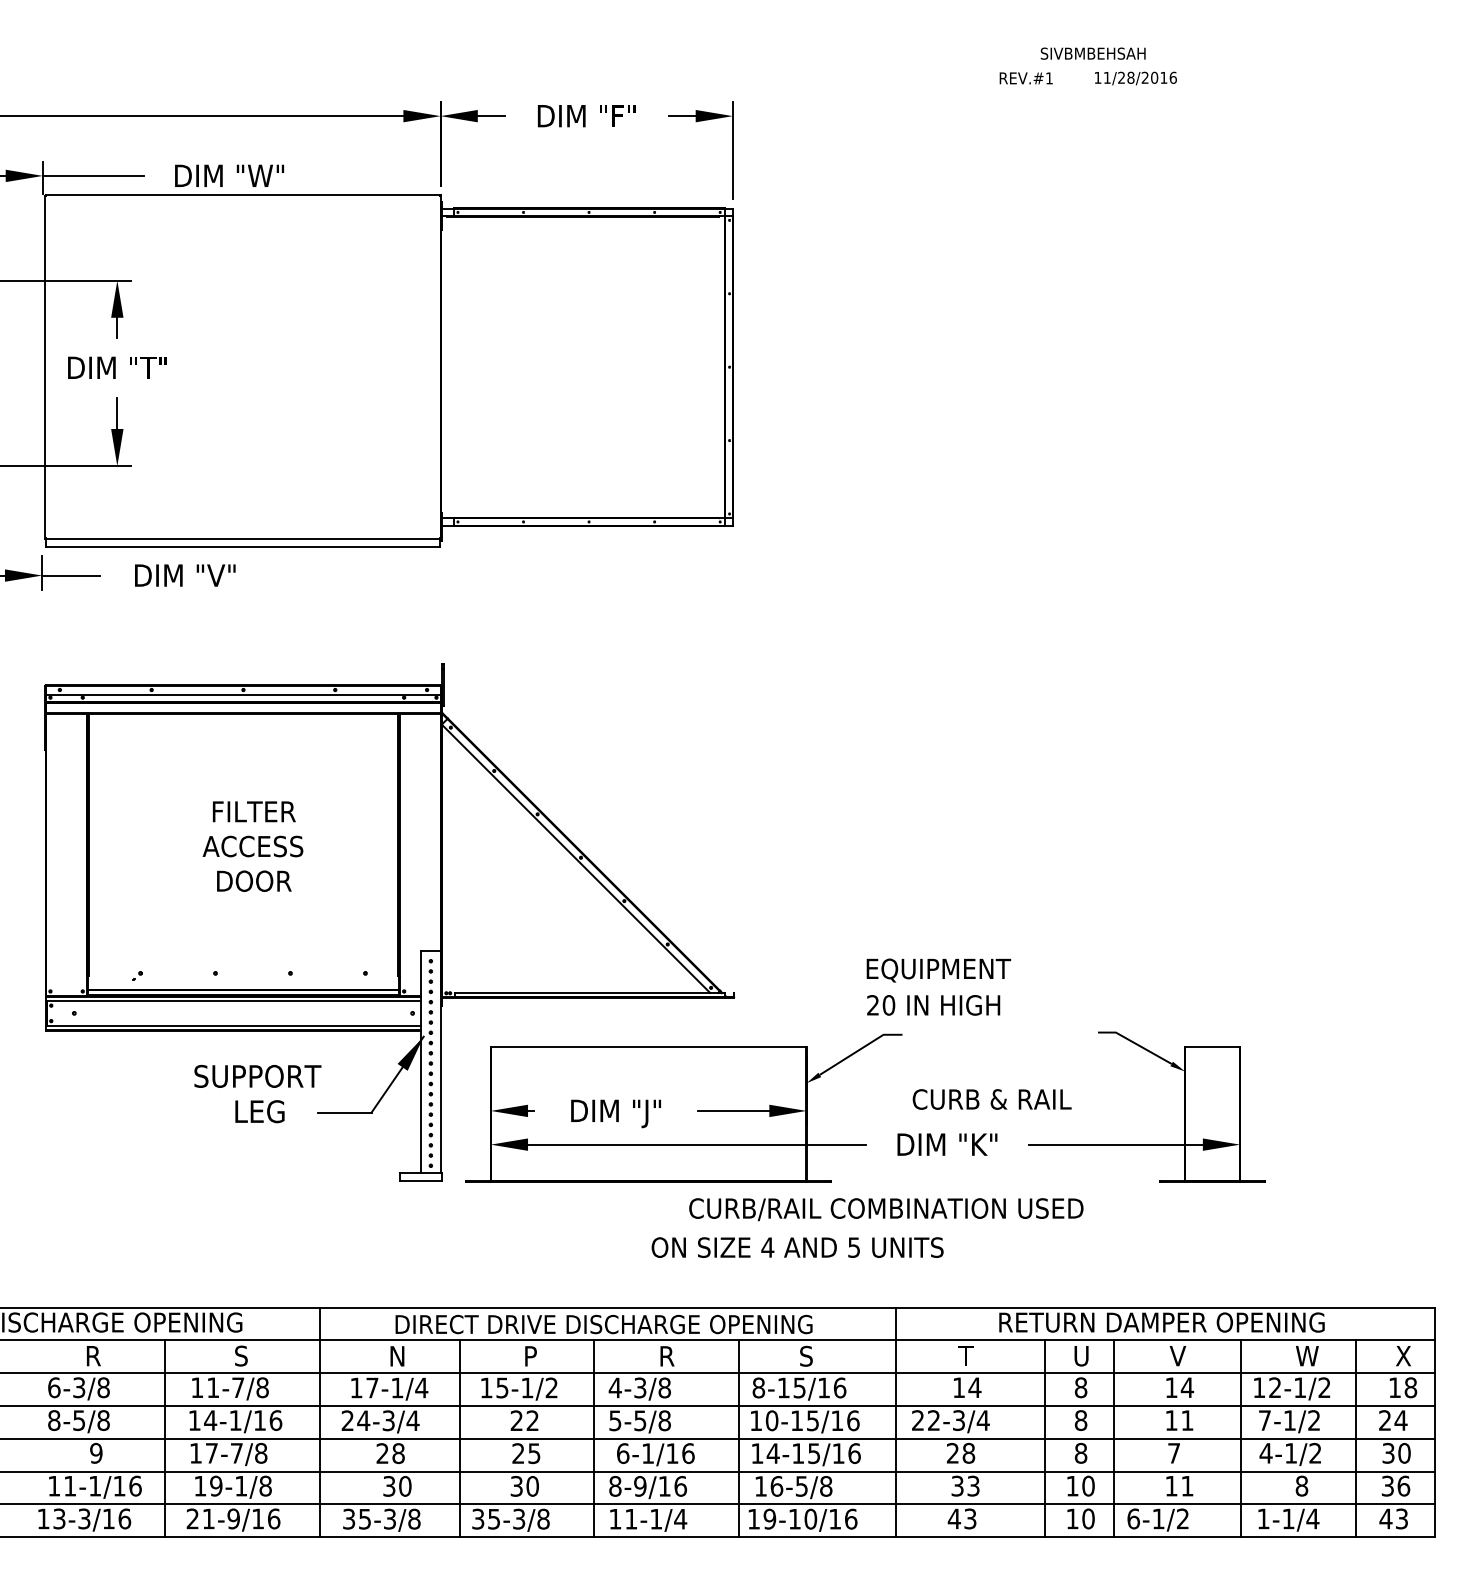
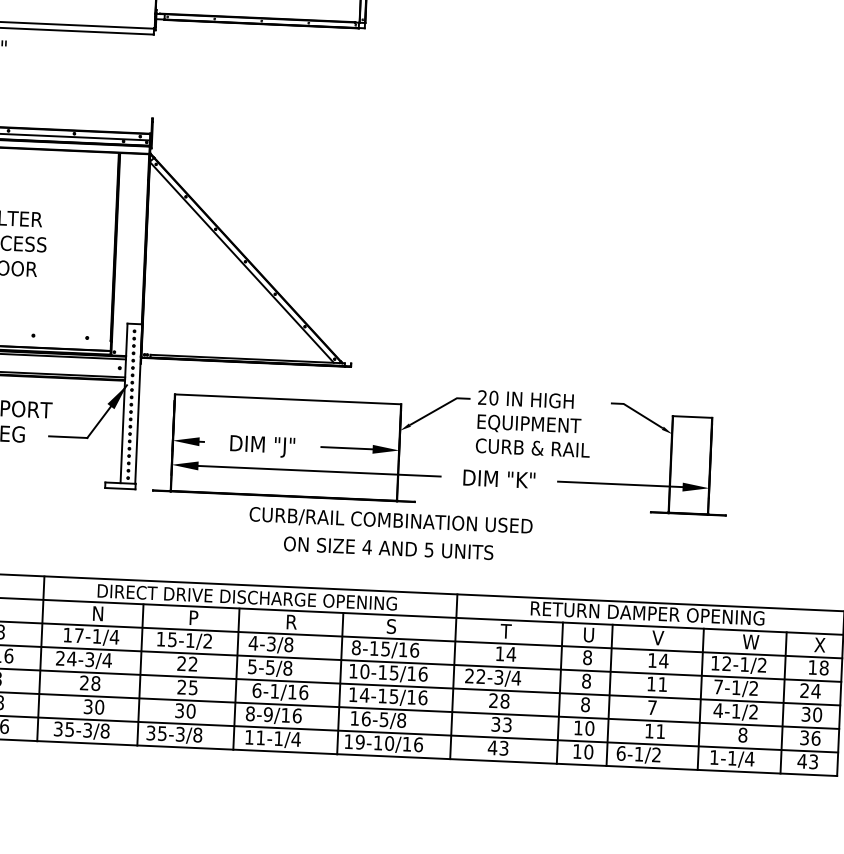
text: (938, 970) -> (529, 424), moved
text: (933, 1005) -> (525, 399), moved
text: (886, 1209) -> (391, 520), moved

